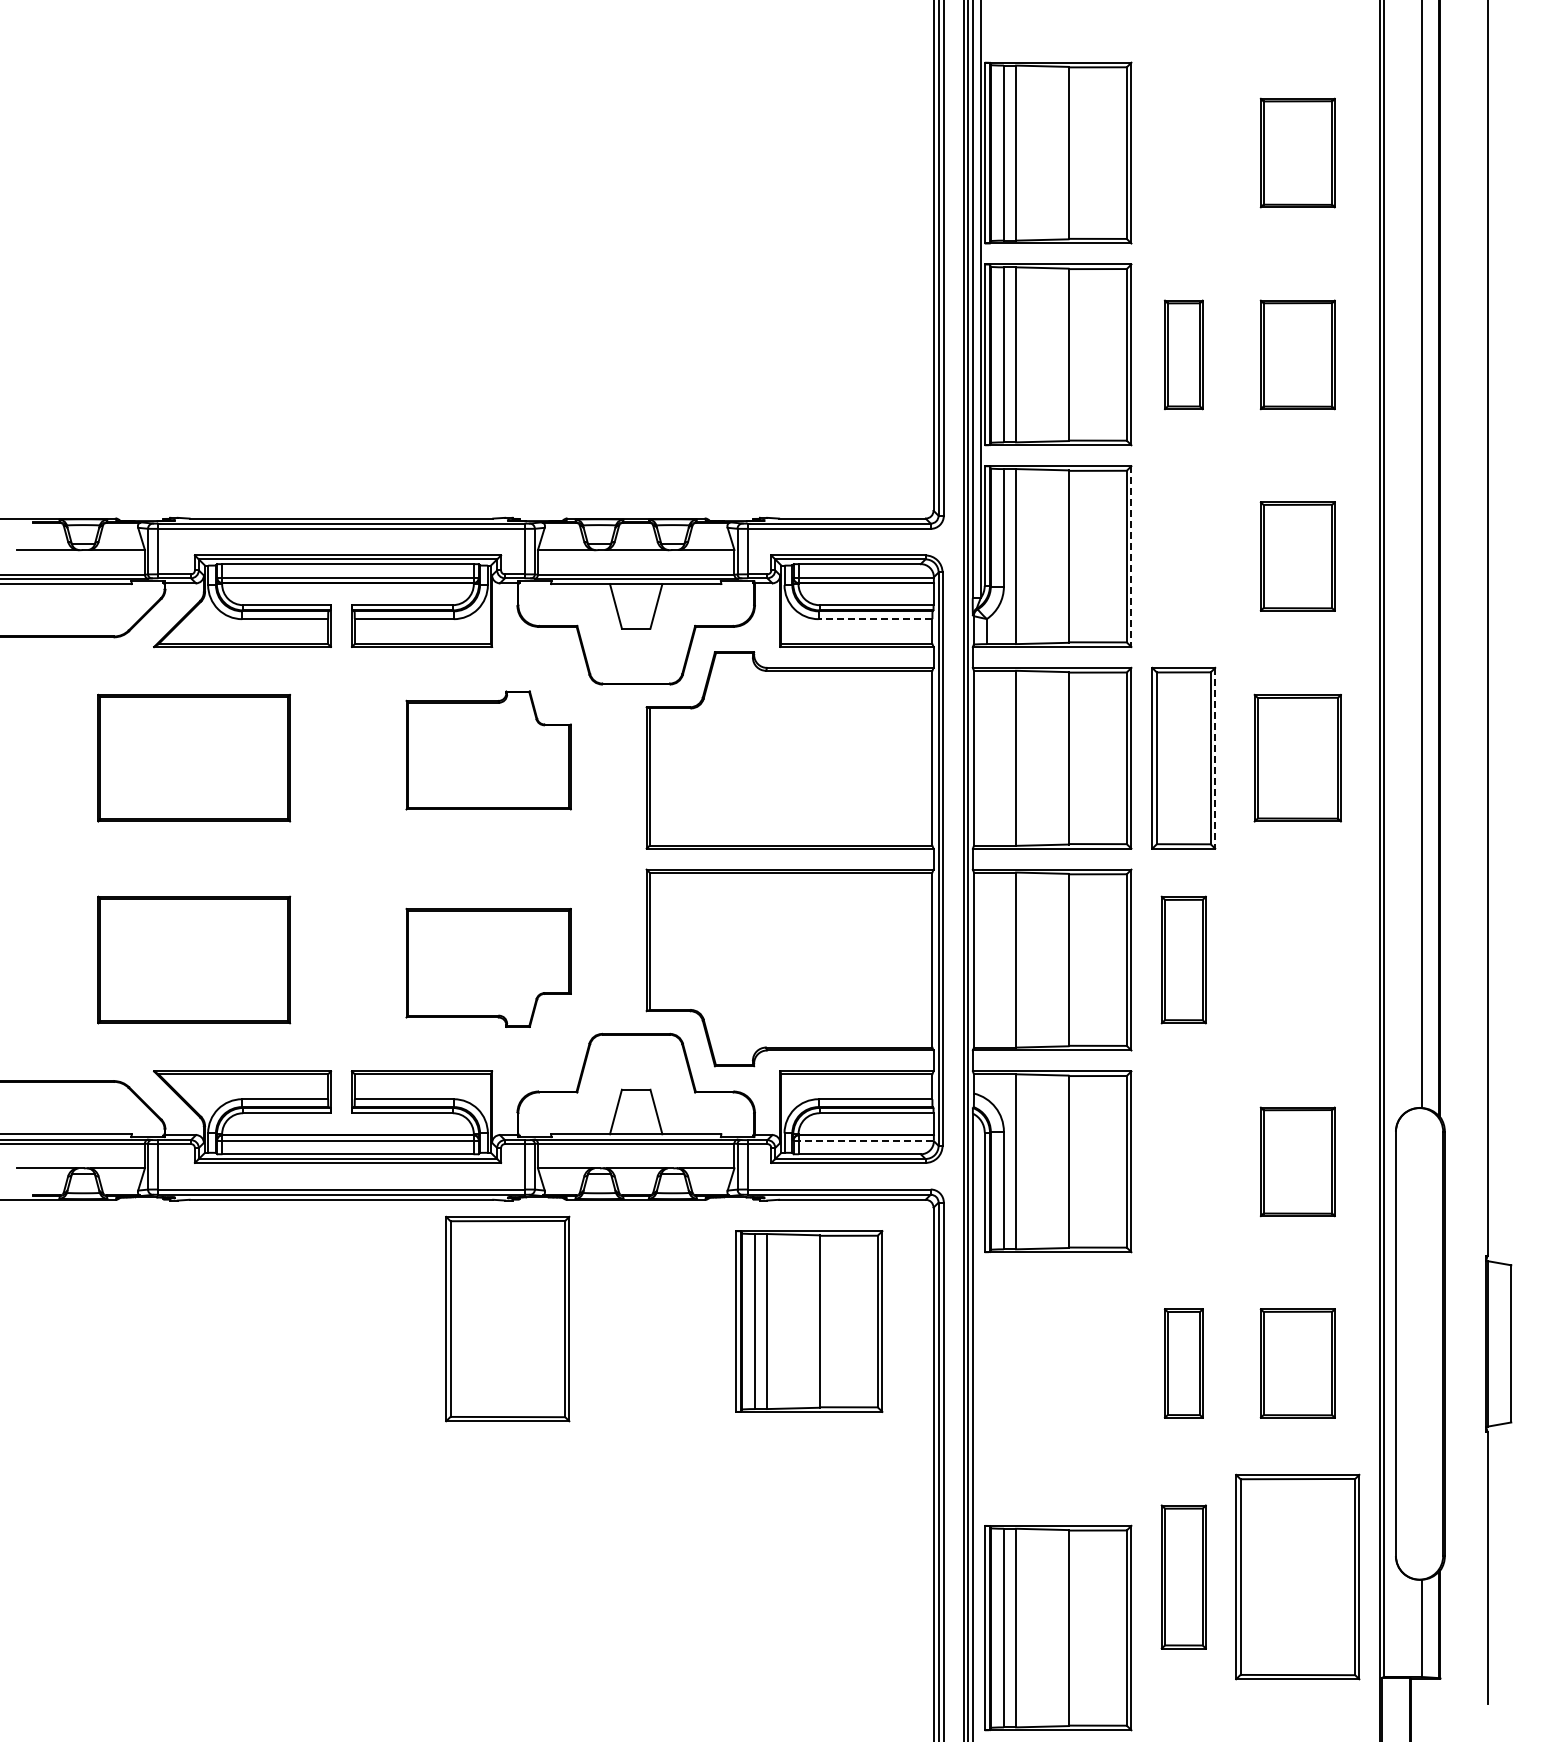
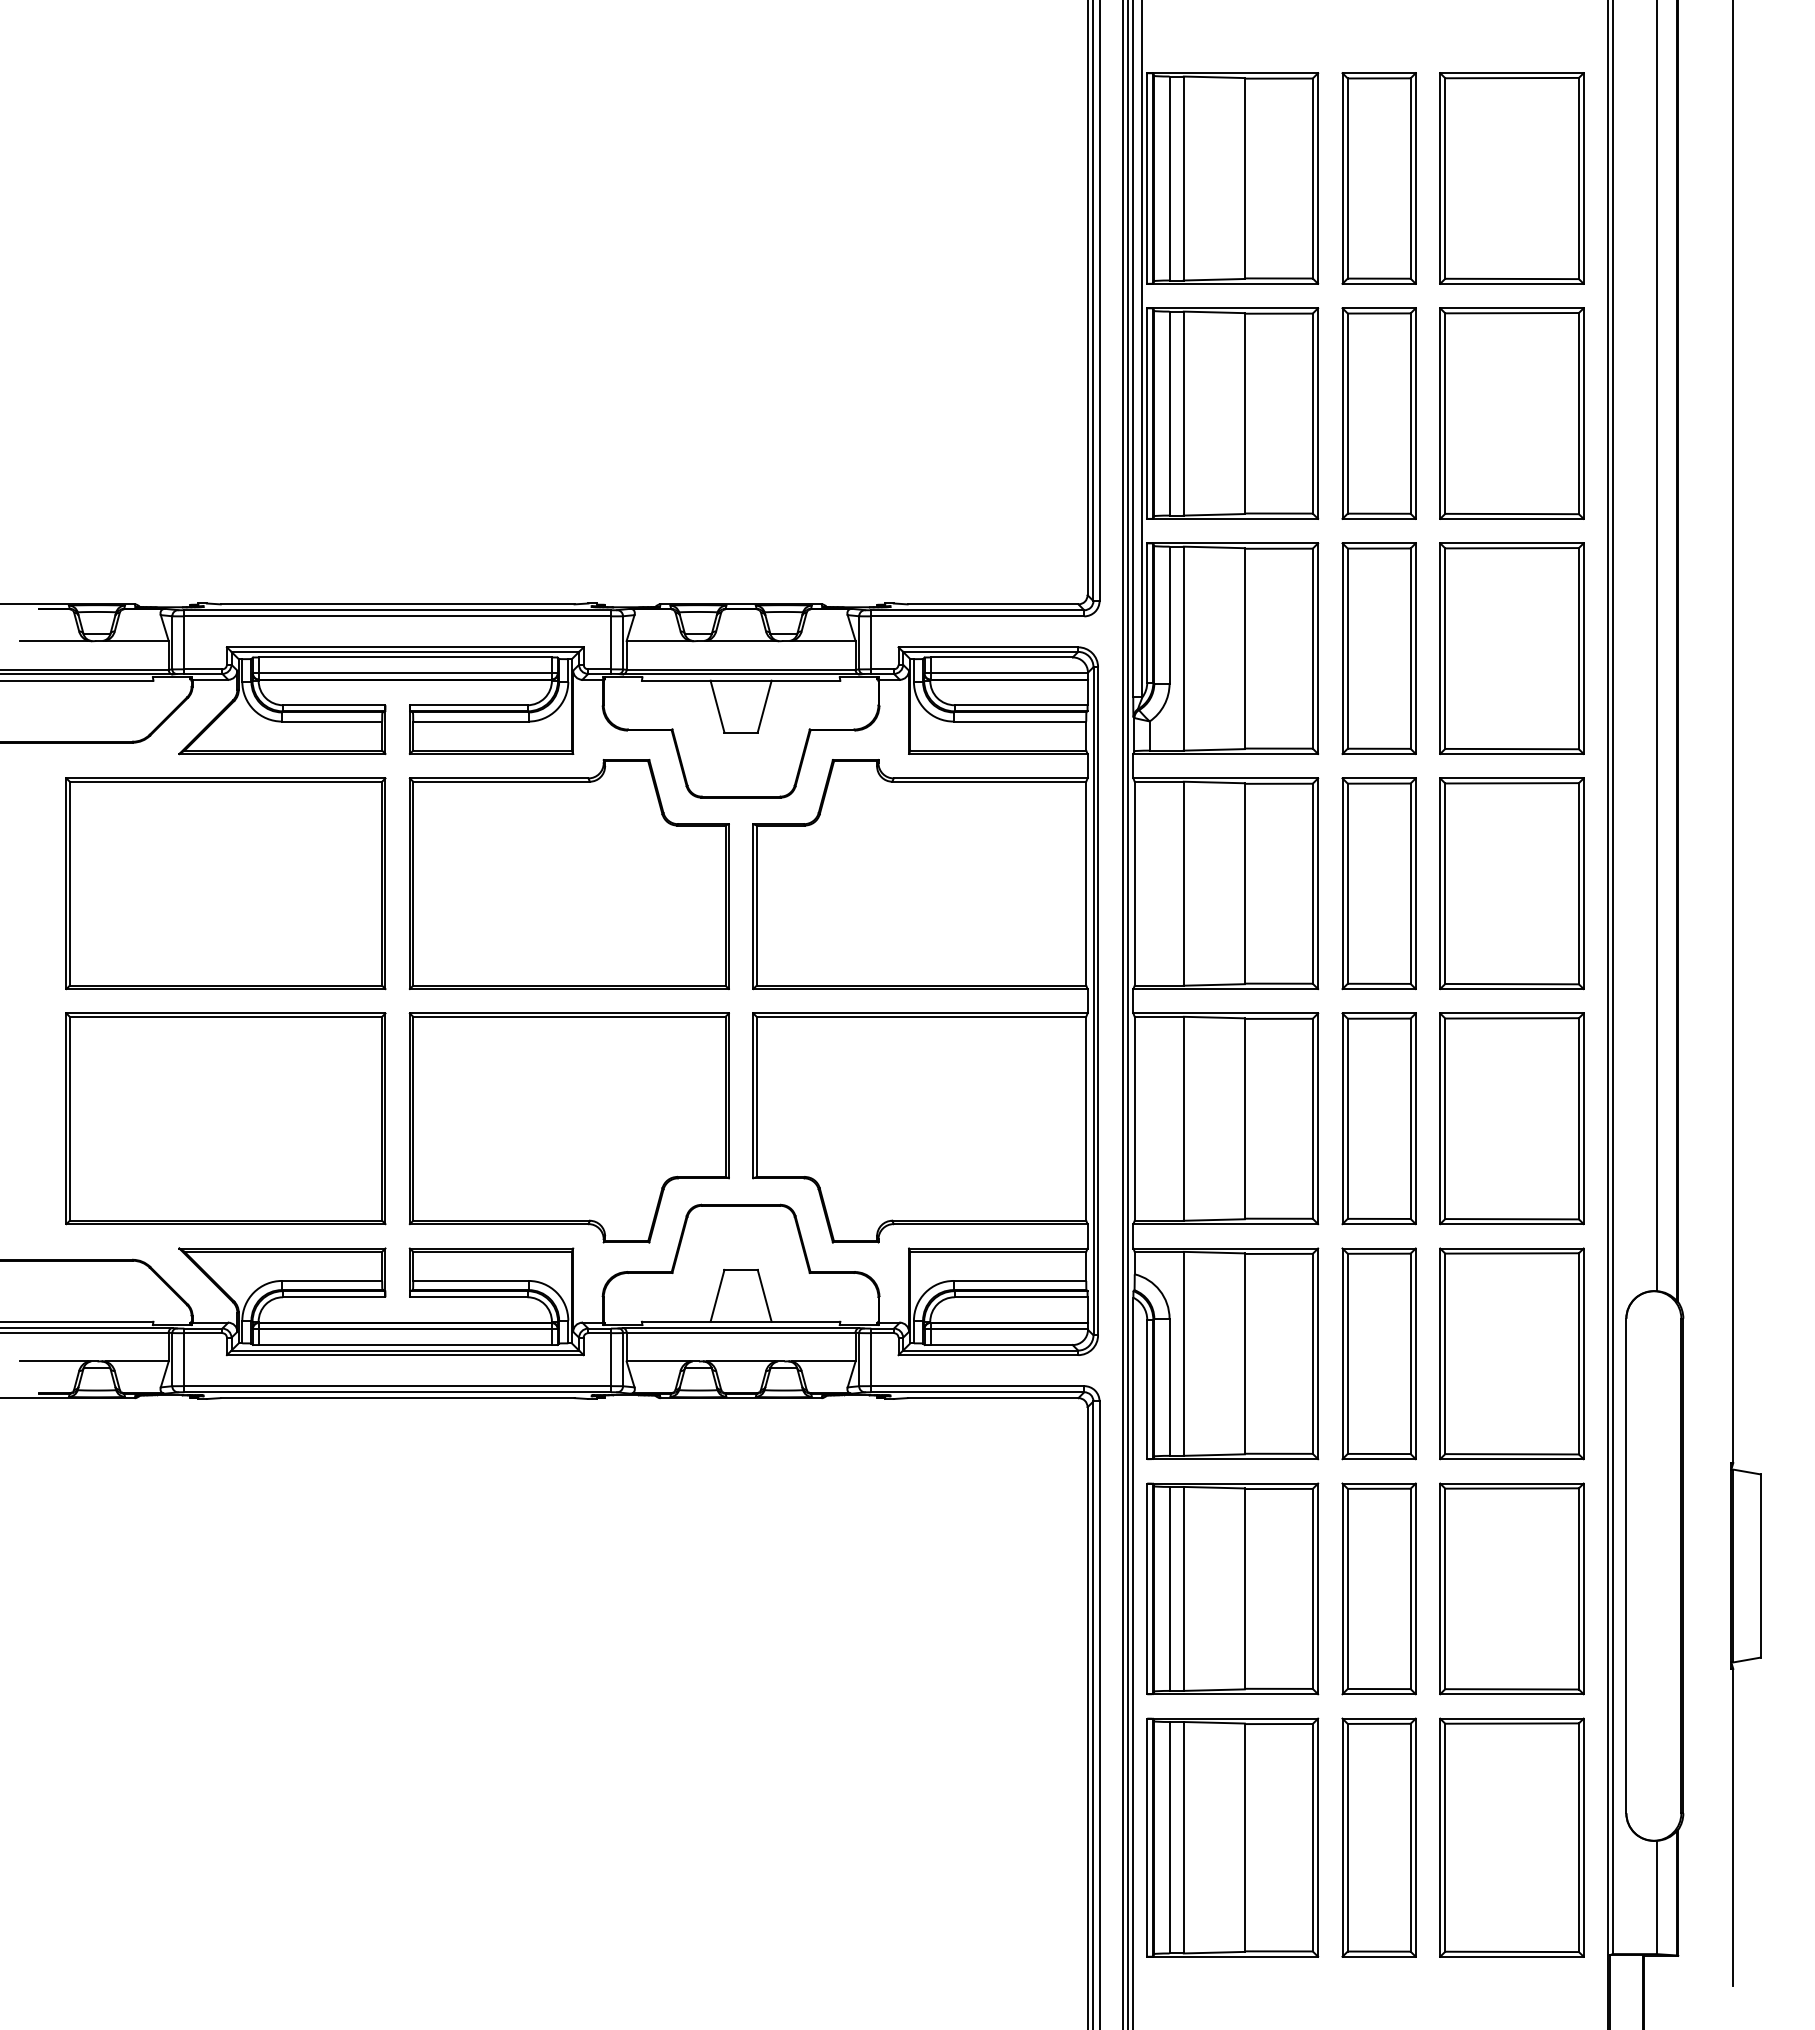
part: (1183, 152) -> (1378, 177), added
part: (1297, 152) -> (1511, 177), size x1.67
part: (1183, 354) -> (1378, 413), size x1.67
part: (1297, 354) -> (1511, 413), size x1.67
part: (1183, 556) -> (1378, 648), added
part: (1297, 556) -> (1511, 648), size x1.67
line: (1131, 557) -> (1318, 649), dashed -> solid
line: (875, 619) -> (1019, 721), dashed -> solid
part: (488, 750) -> (569, 874), size x1.67
part: (194, 757) -> (226, 882), size x1.43
part: (1297, 757) -> (1511, 882), size x1.43
line: (1215, 758) -> (1416, 883), dashed -> solid
part: (194, 959) -> (226, 1118), size x1.43
part: (1183, 959) -> (1378, 1118), size x1.43
part: (1297, 959) -> (1511, 1118), added
part: (488, 967) -> (569, 1127), size x1.67
line: (864, 1140) -> (1007, 1329), dashed -> solid
part: (1183, 1161) -> (1378, 1353), added
part: (1297, 1161) -> (1511, 1353), size x1.67
part: (507, 1318) -> (591, 1536), removed
part: (809, 1321) -> (1233, 1588), moved
part: (1183, 1363) -> (1378, 1588), size x1.67
part: (1297, 1363) -> (1511, 1588), size x1.67
part: (1183, 1576) -> (1378, 1837), size x1.43
part: (1058, 1627) -> (1233, 1837), moved

